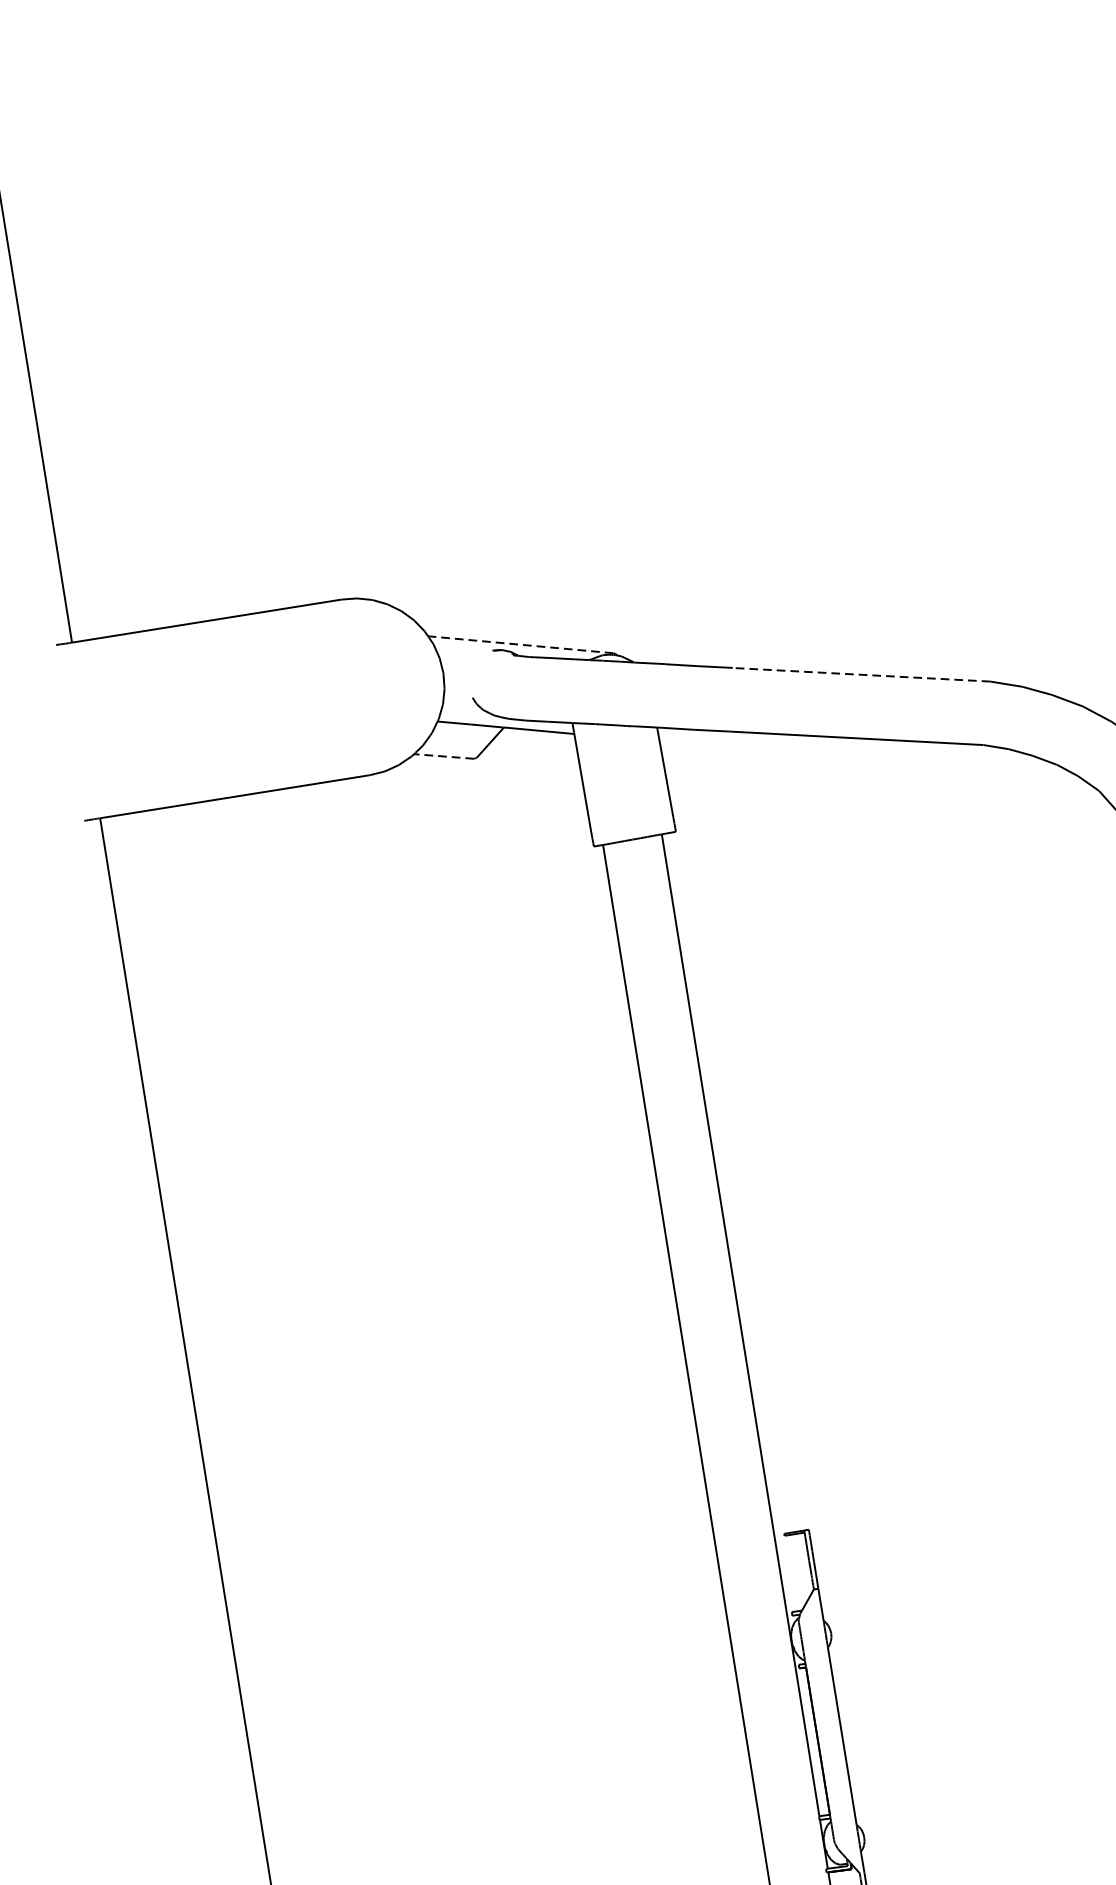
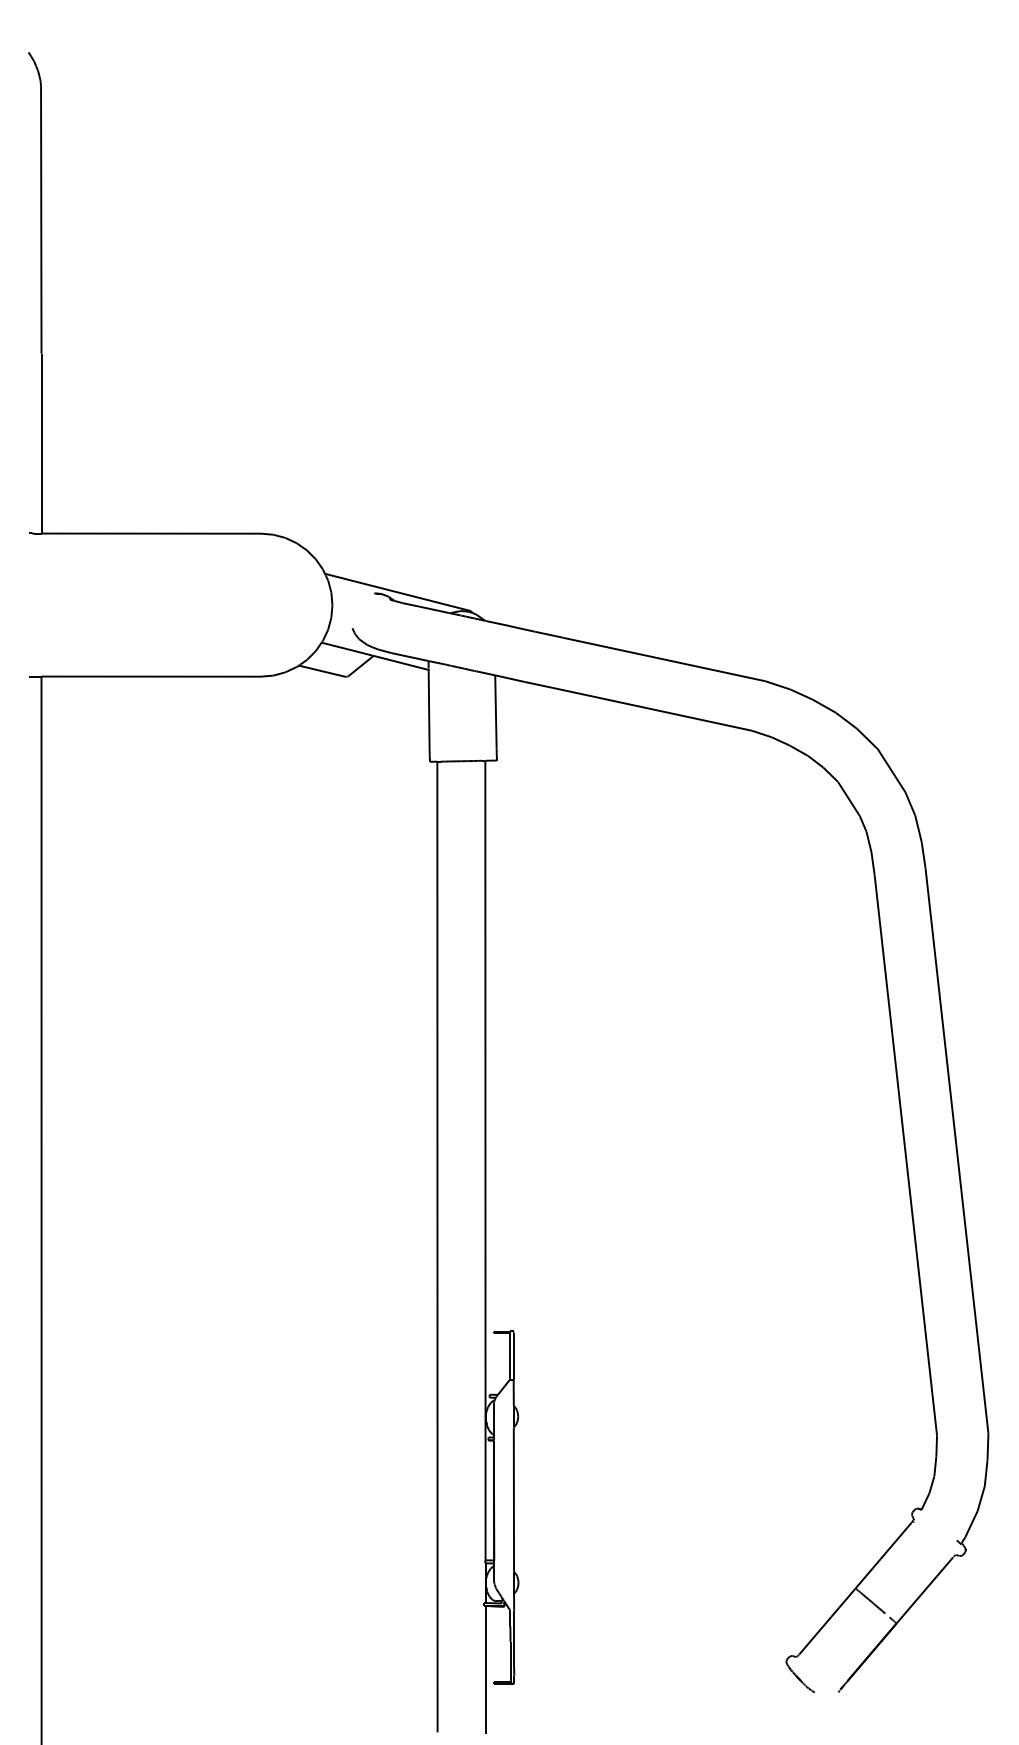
line: (520, 644) -> (397, 592), dashed -> solid
line: (861, 674) -> (664, 659), dashed -> solid
line: (443, 756) -> (321, 671), dashed -> solid

